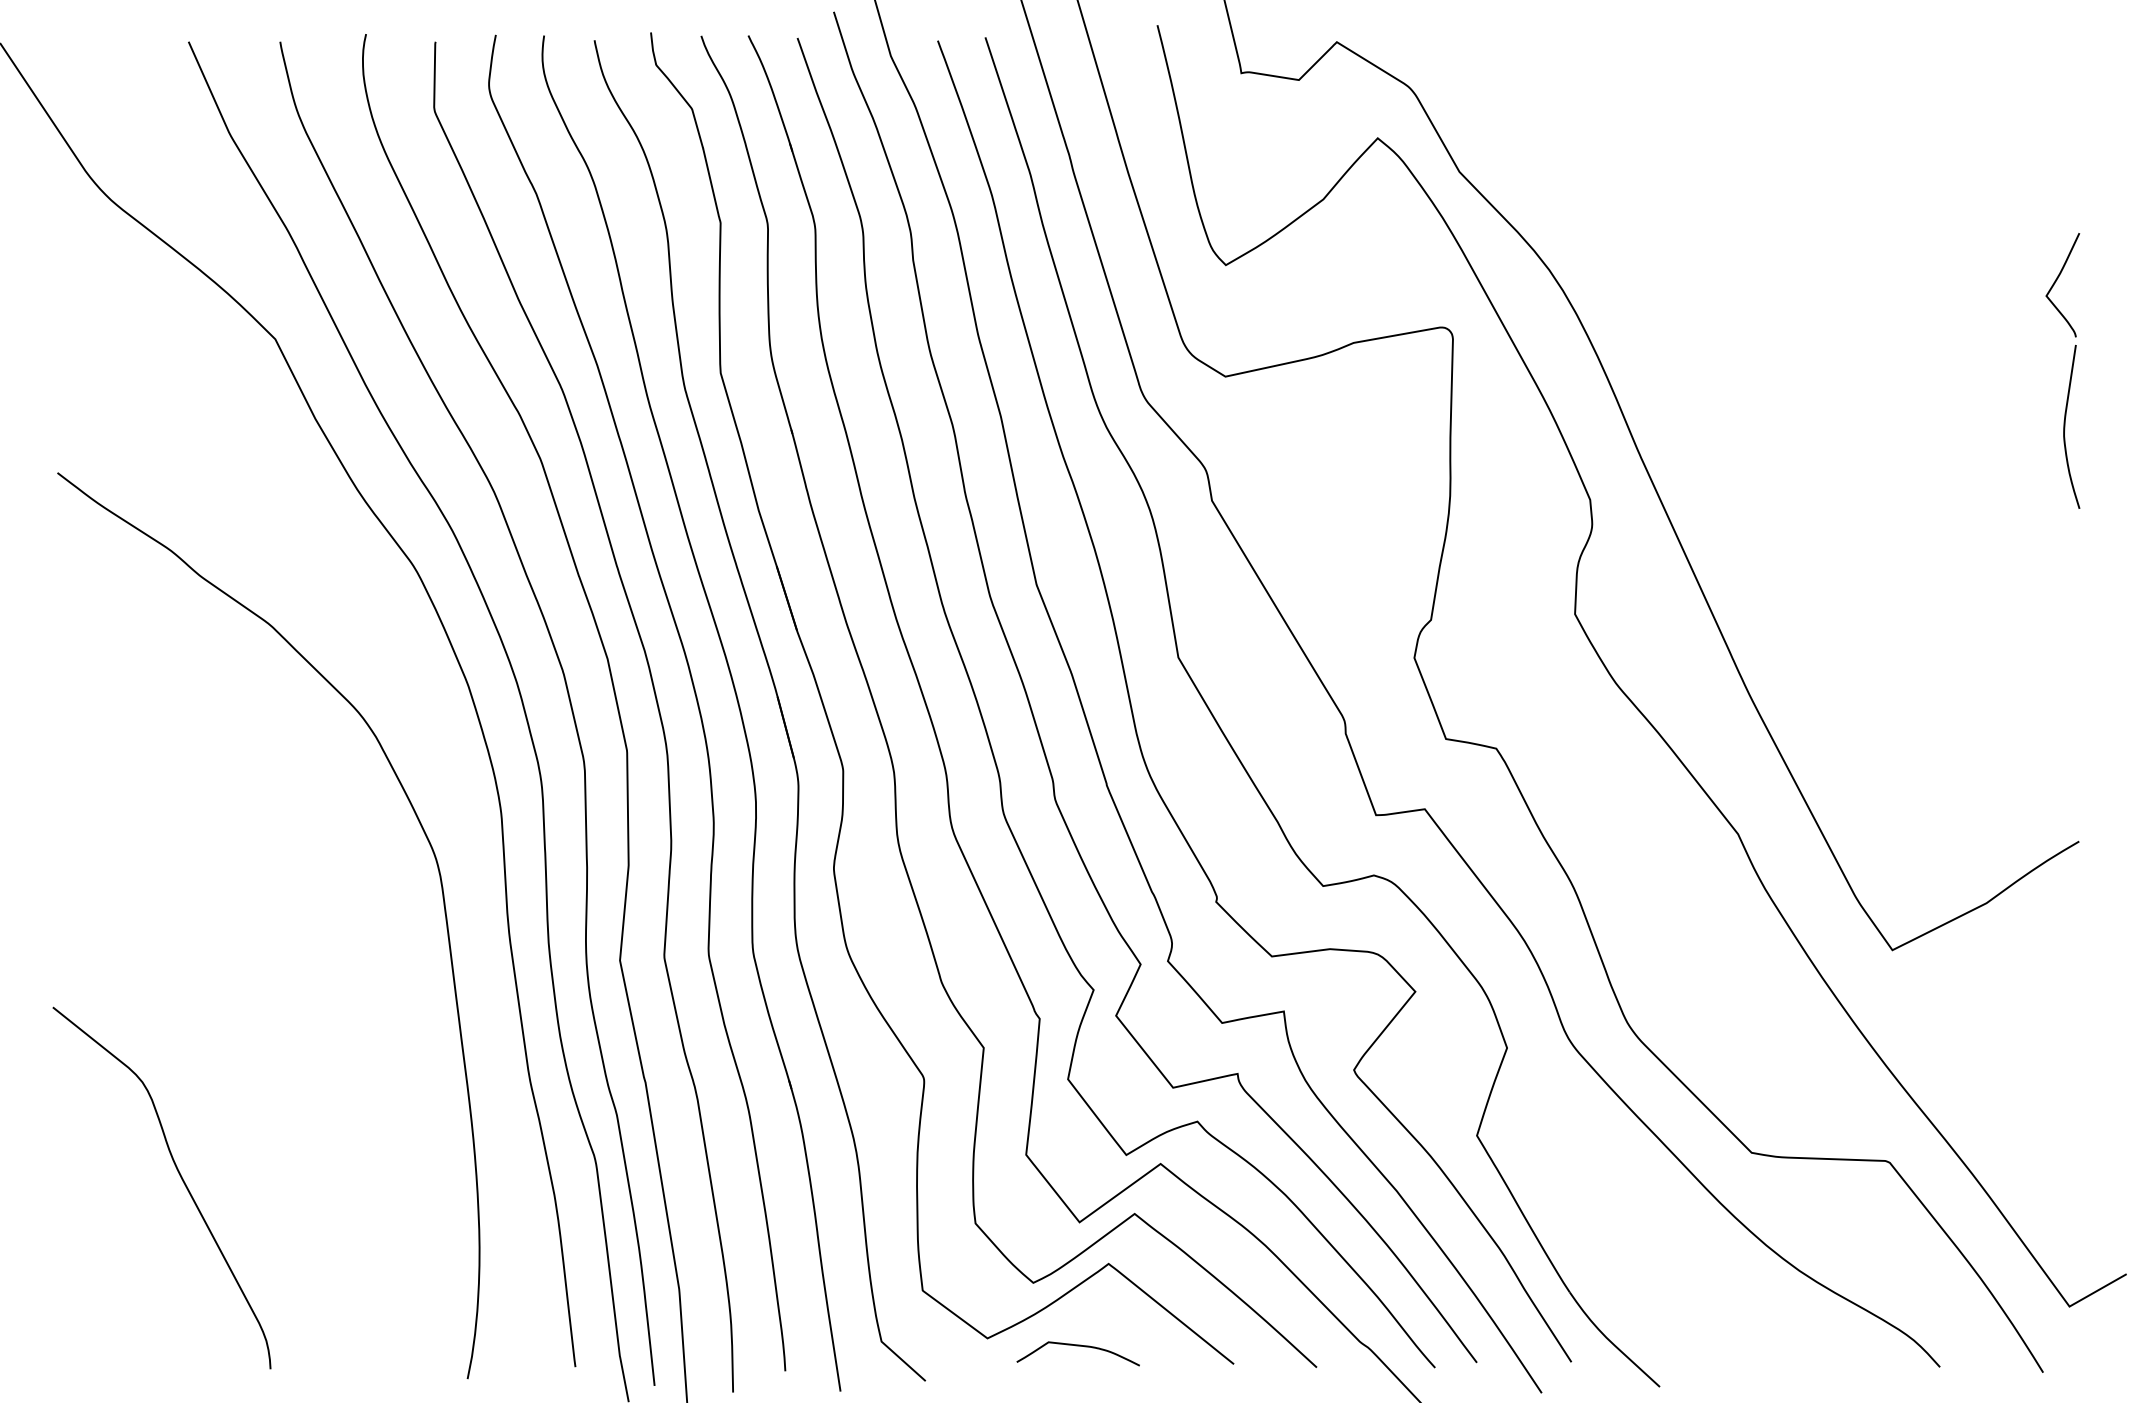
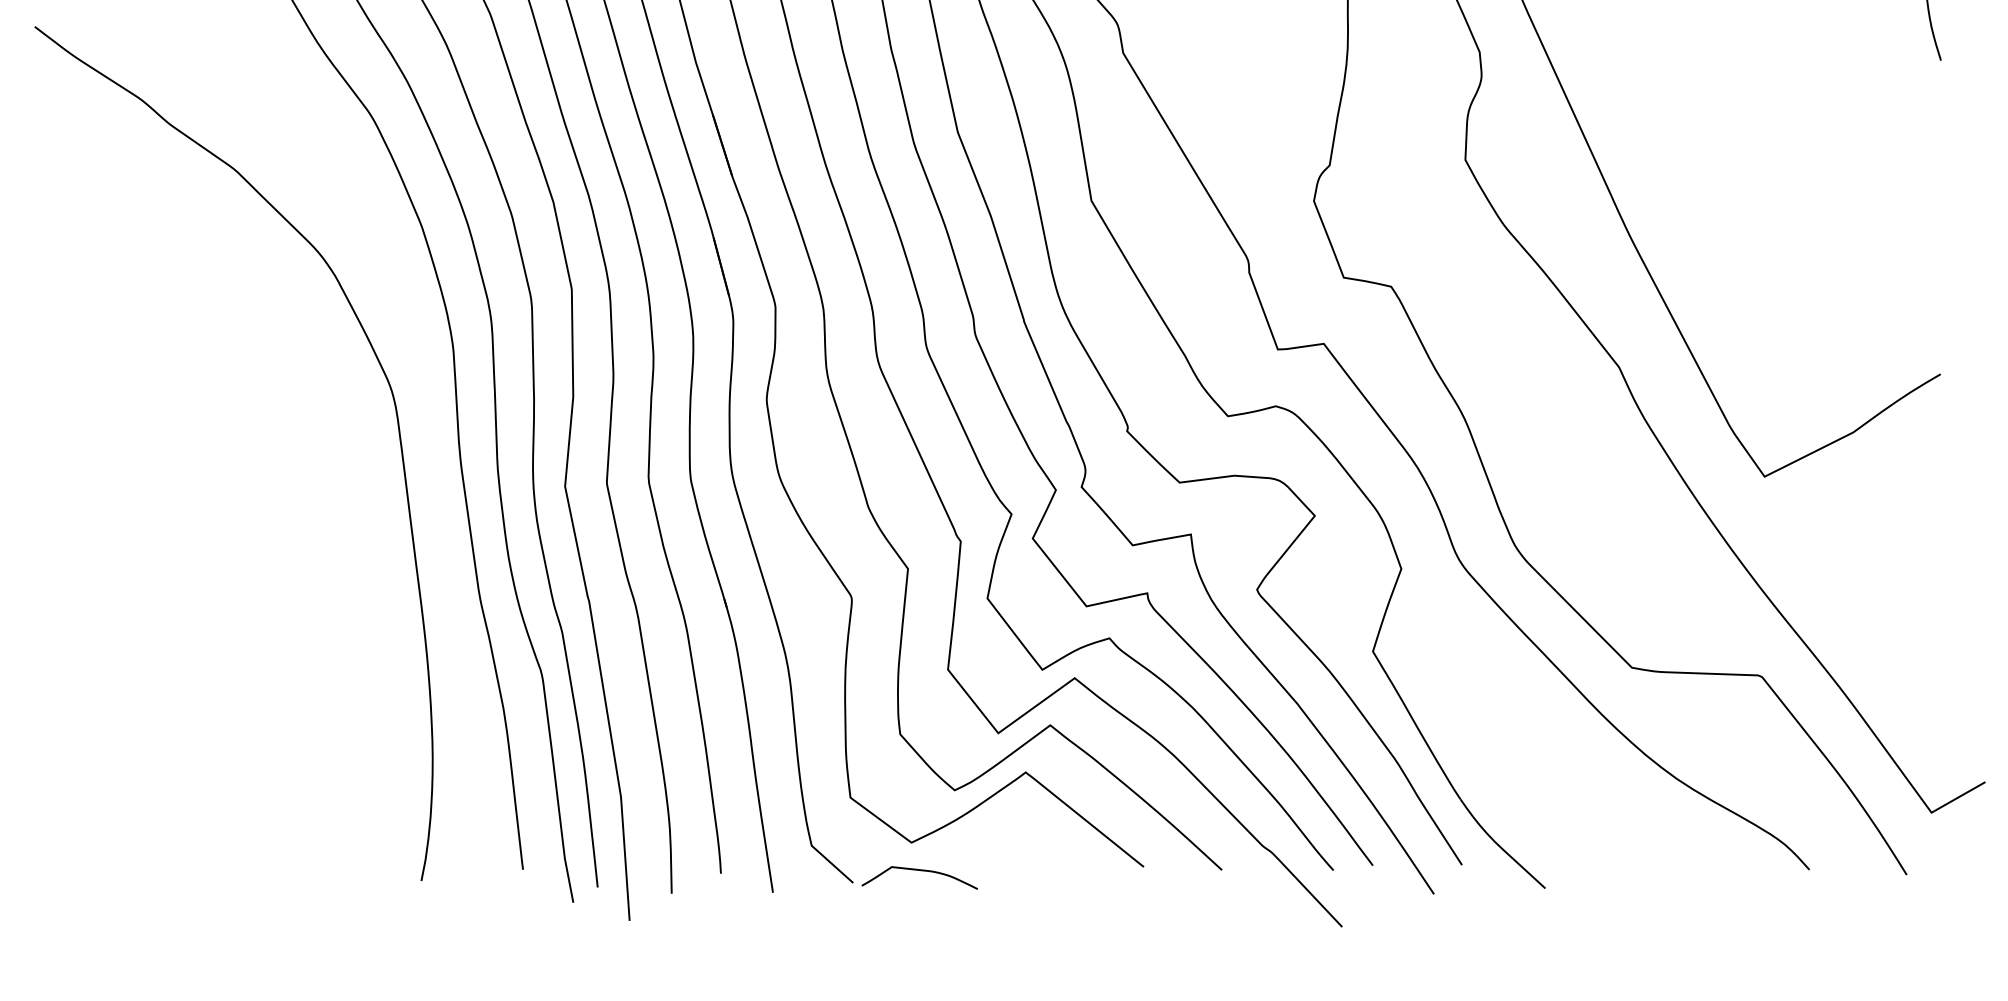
curve: (180, 1177) -> (150, 690), removed
curve: (1077, 1346) -> (919, 871), moved

